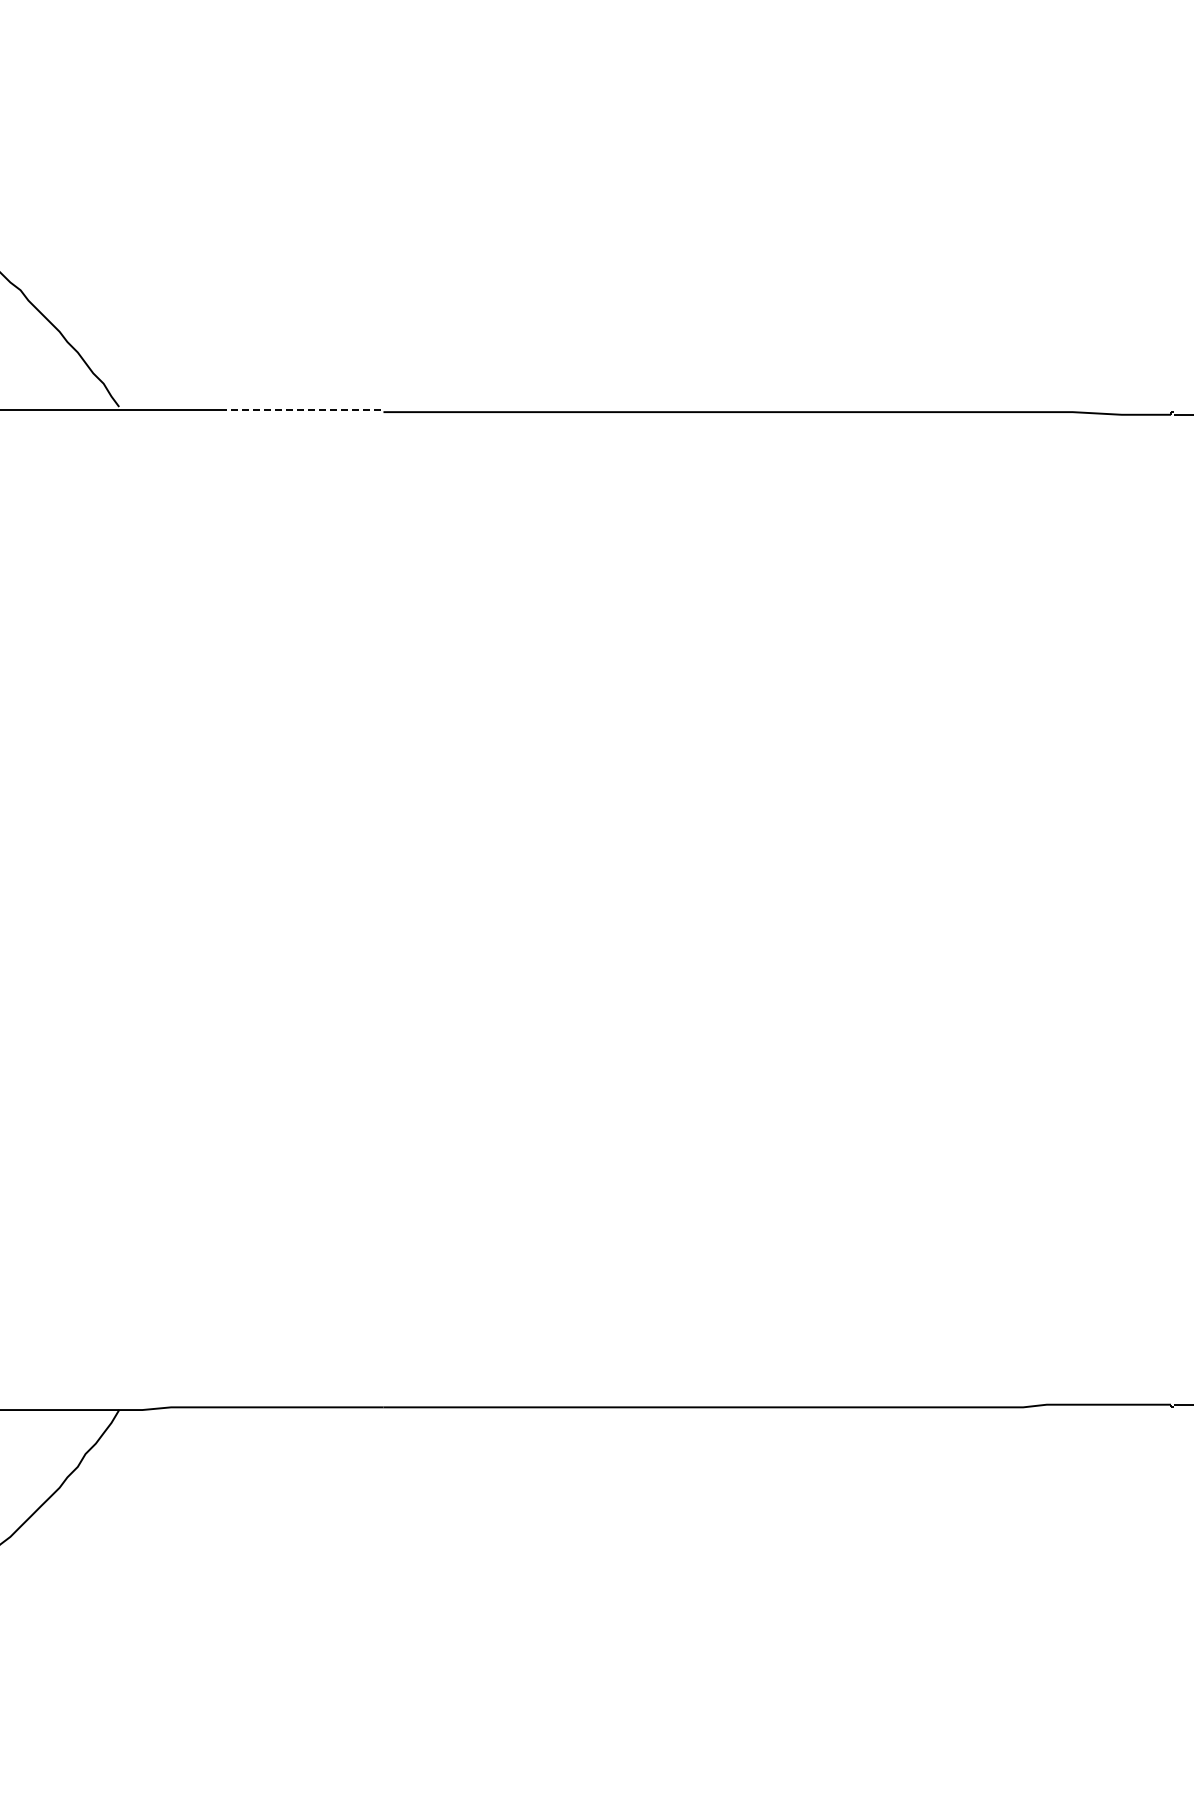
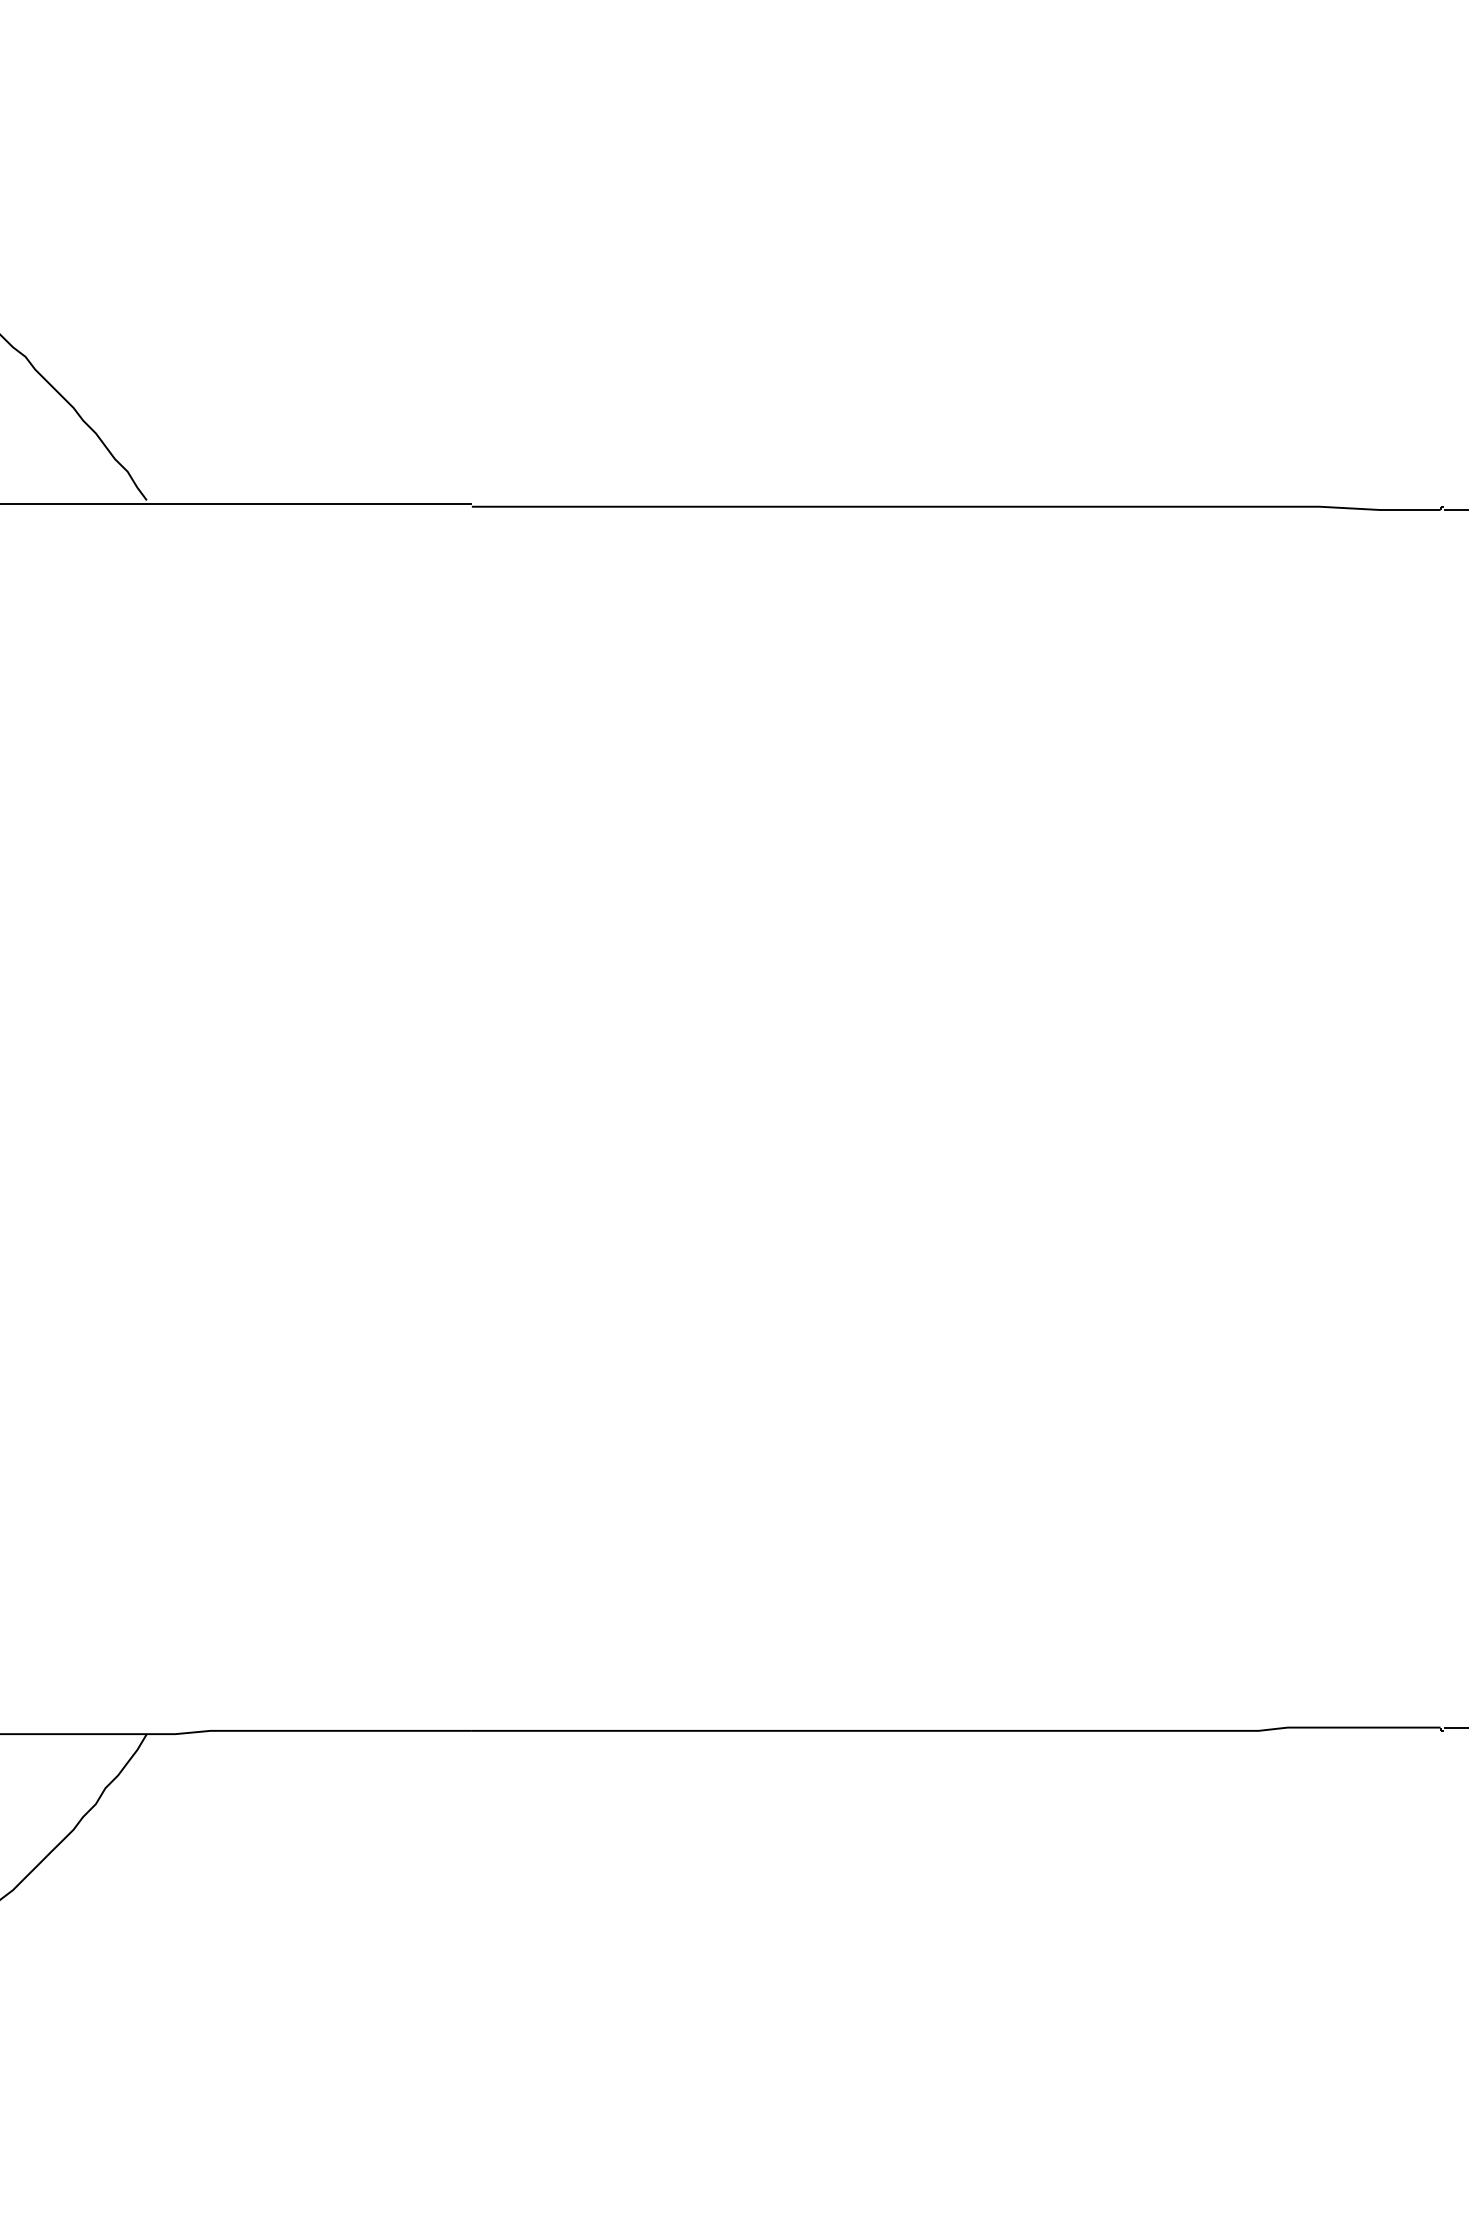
line: (301, 409) -> (371, 503), dashed -> solid

